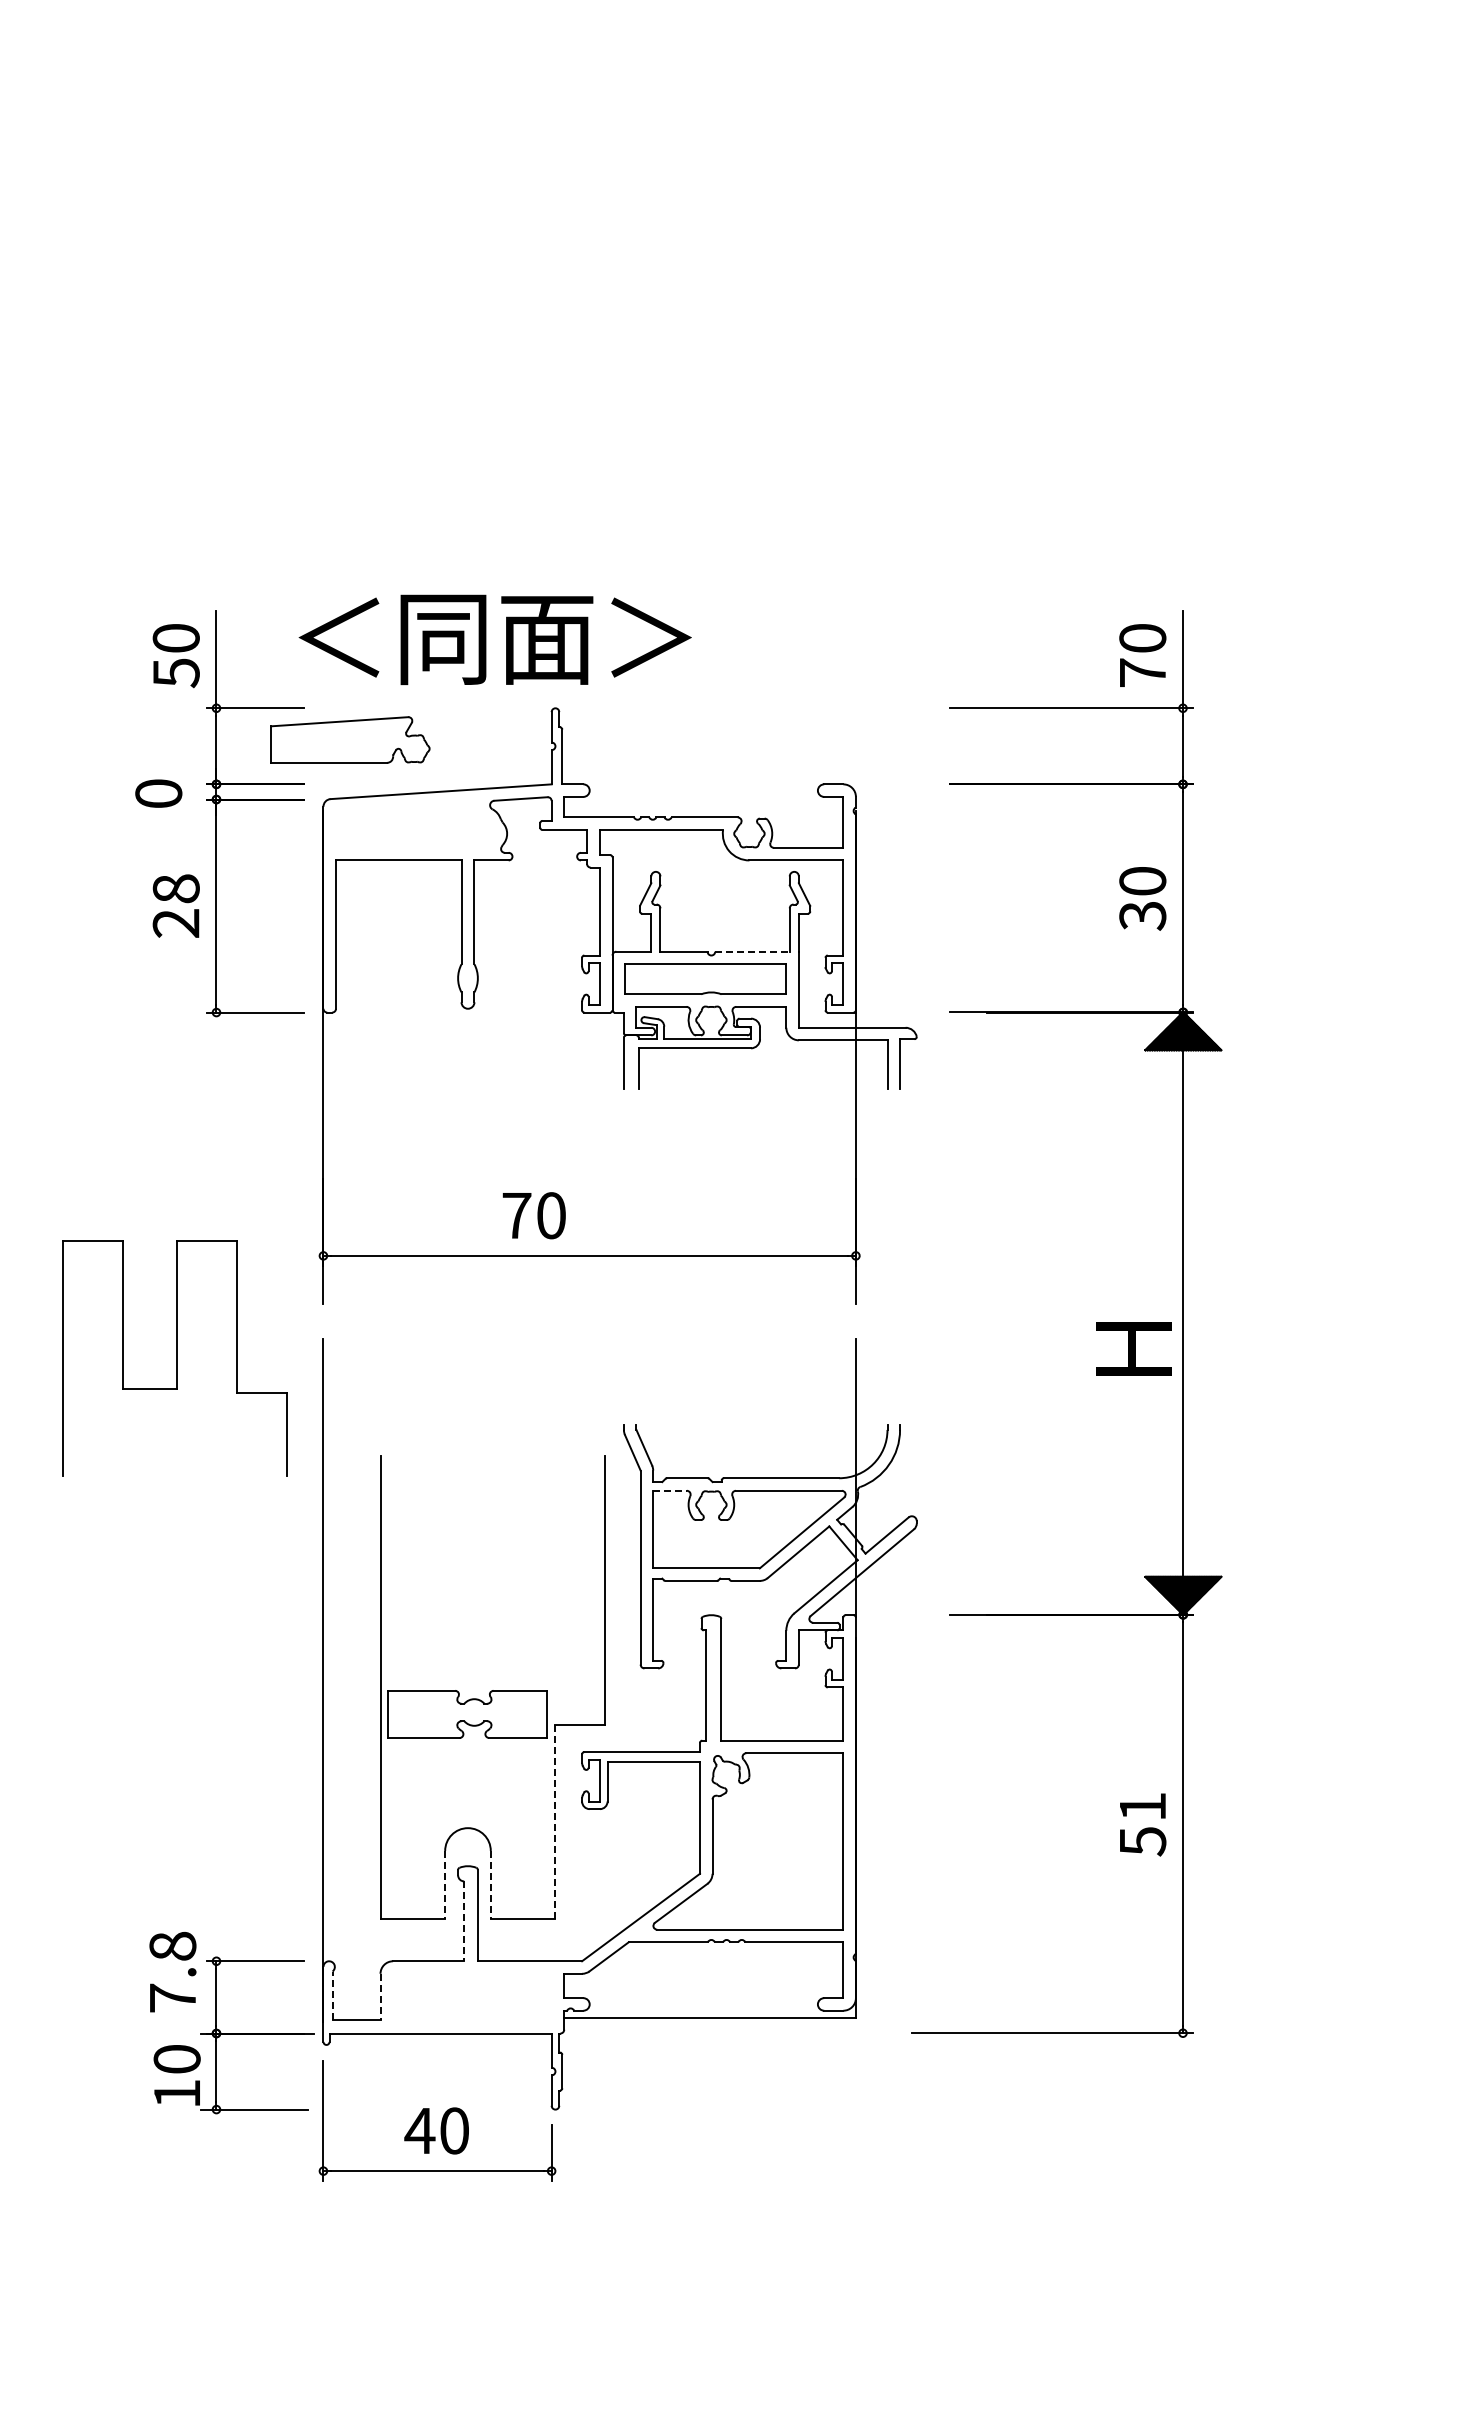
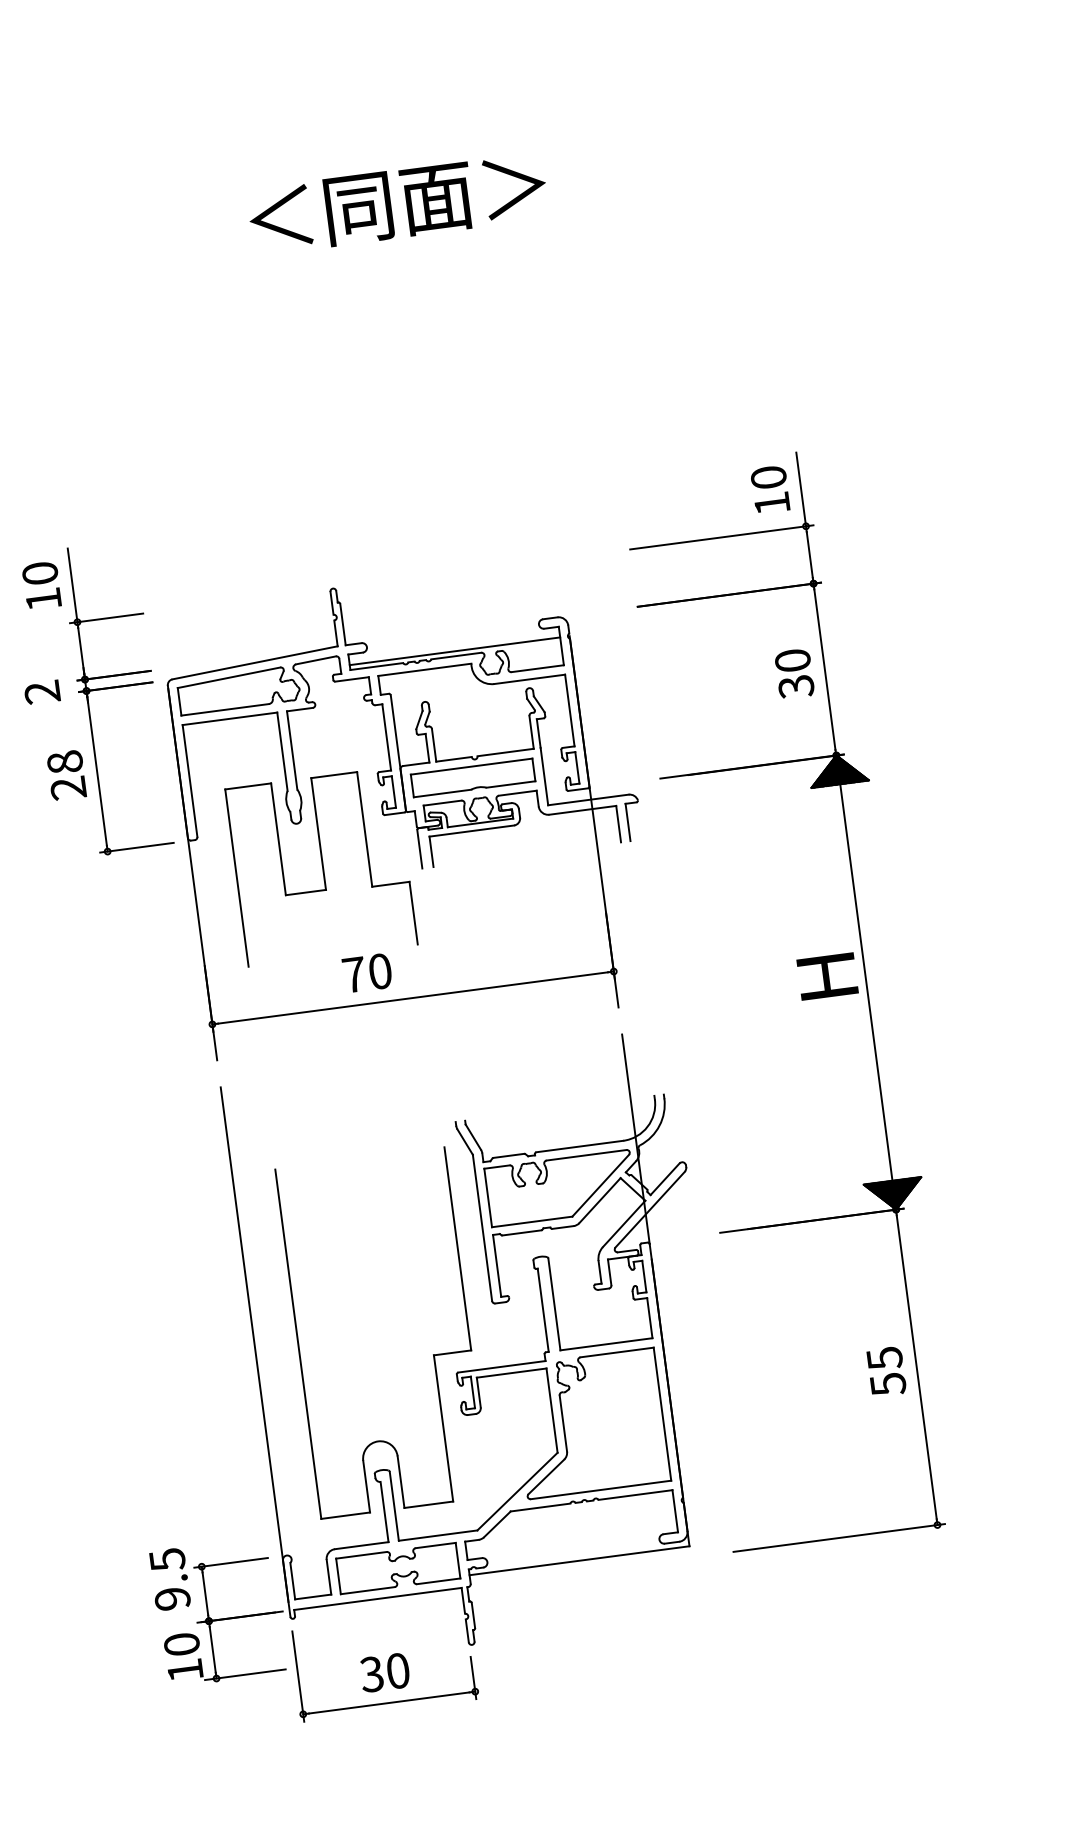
text: (494, 639) -> (397, 203), moved
text: (1142, 672) -> (771, 503), 70 -> 10
text: (176, 673) -> (43, 599), 50 -> 10
part: (350, 739) -> (239, 690), moved
text: (158, 793) -> (42, 692), 0 -> 2
line: (703, 811) -> (454, 651), added
line: (752, 951) -> (505, 752), dashed -> solid
text: (1133, 1348) -> (827, 976), moved
part: (174, 1358) -> (321, 867), moved
line: (670, 1490) -> (497, 1166), dashed -> solid
part: (467, 1714) -> (398, 1568), moved
text: (1143, 1807) -> (885, 1358), 51 -> 55
line: (555, 1822) -> (443, 1428), dashed -> solid
line: (445, 1885) -> (366, 1486), dashed -> solid
line: (490, 1885) -> (400, 1482), dashed -> solid
line: (464, 1921) -> (384, 1512), dashed -> solid
text: (172, 1971) -> (169, 1578), 7.8 -> 9.5
line: (332, 1995) -> (292, 1581), dashed -> solid
line: (380, 1997) -> (329, 1577), dashed -> solid
text: (419, 2130) -> (371, 1674), 40 -> 30

